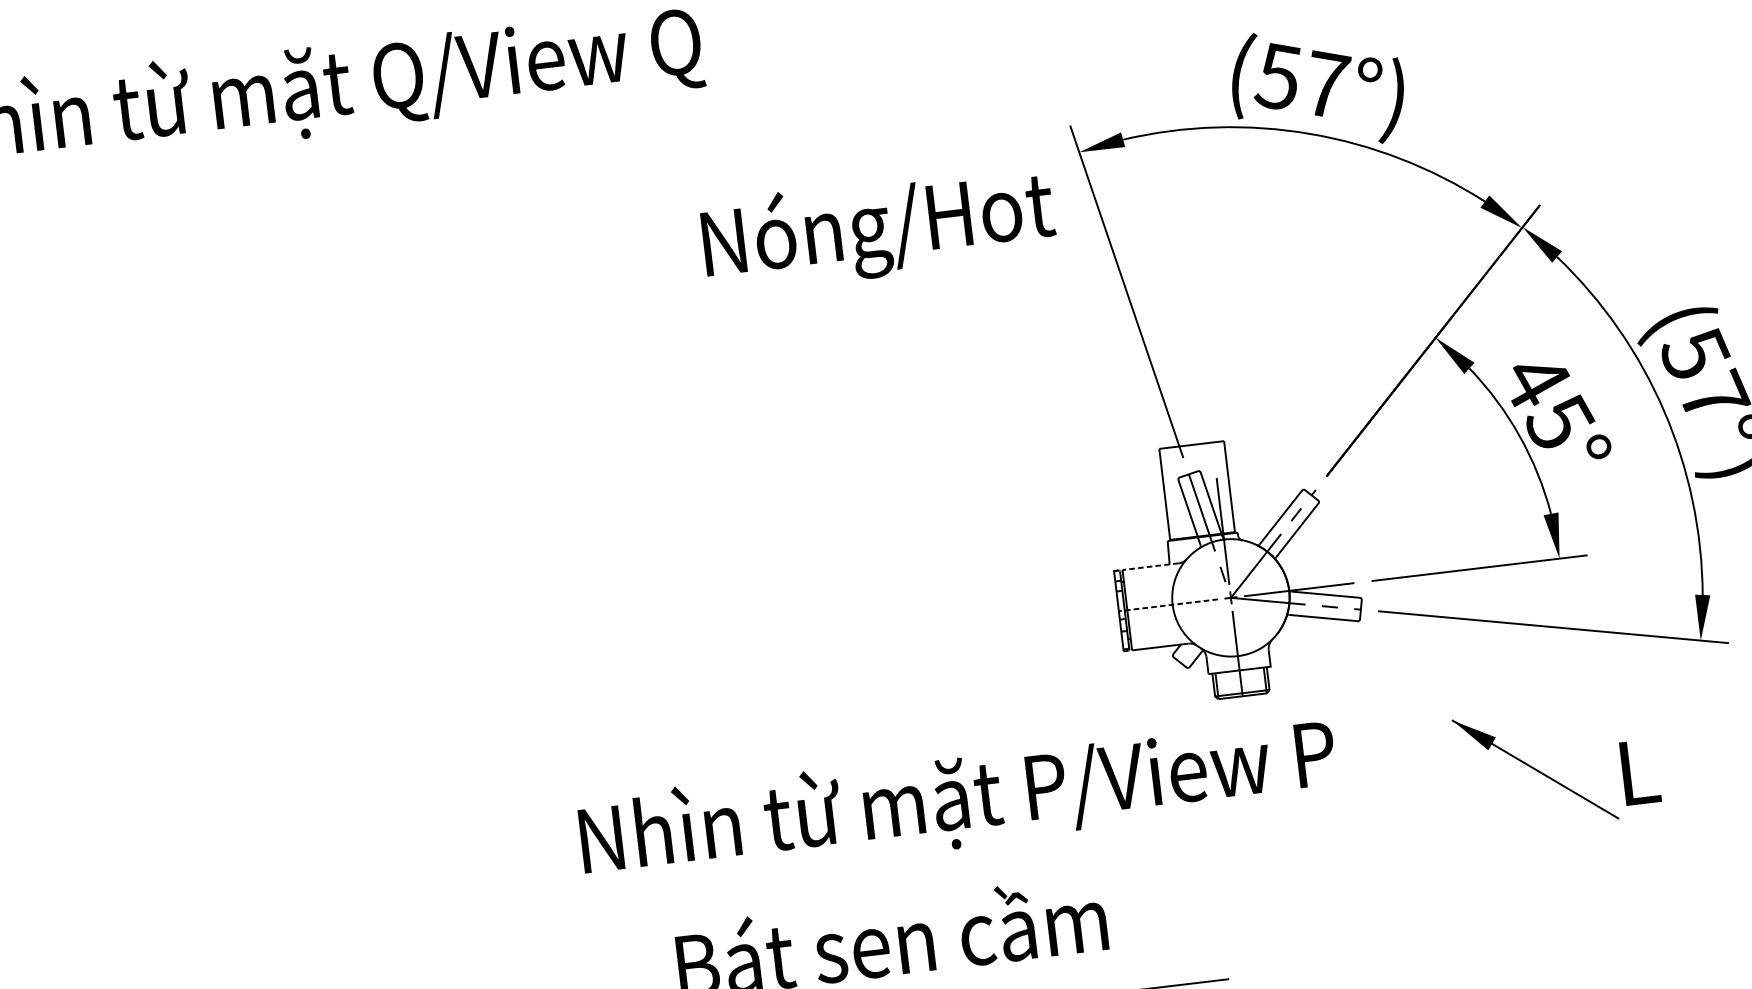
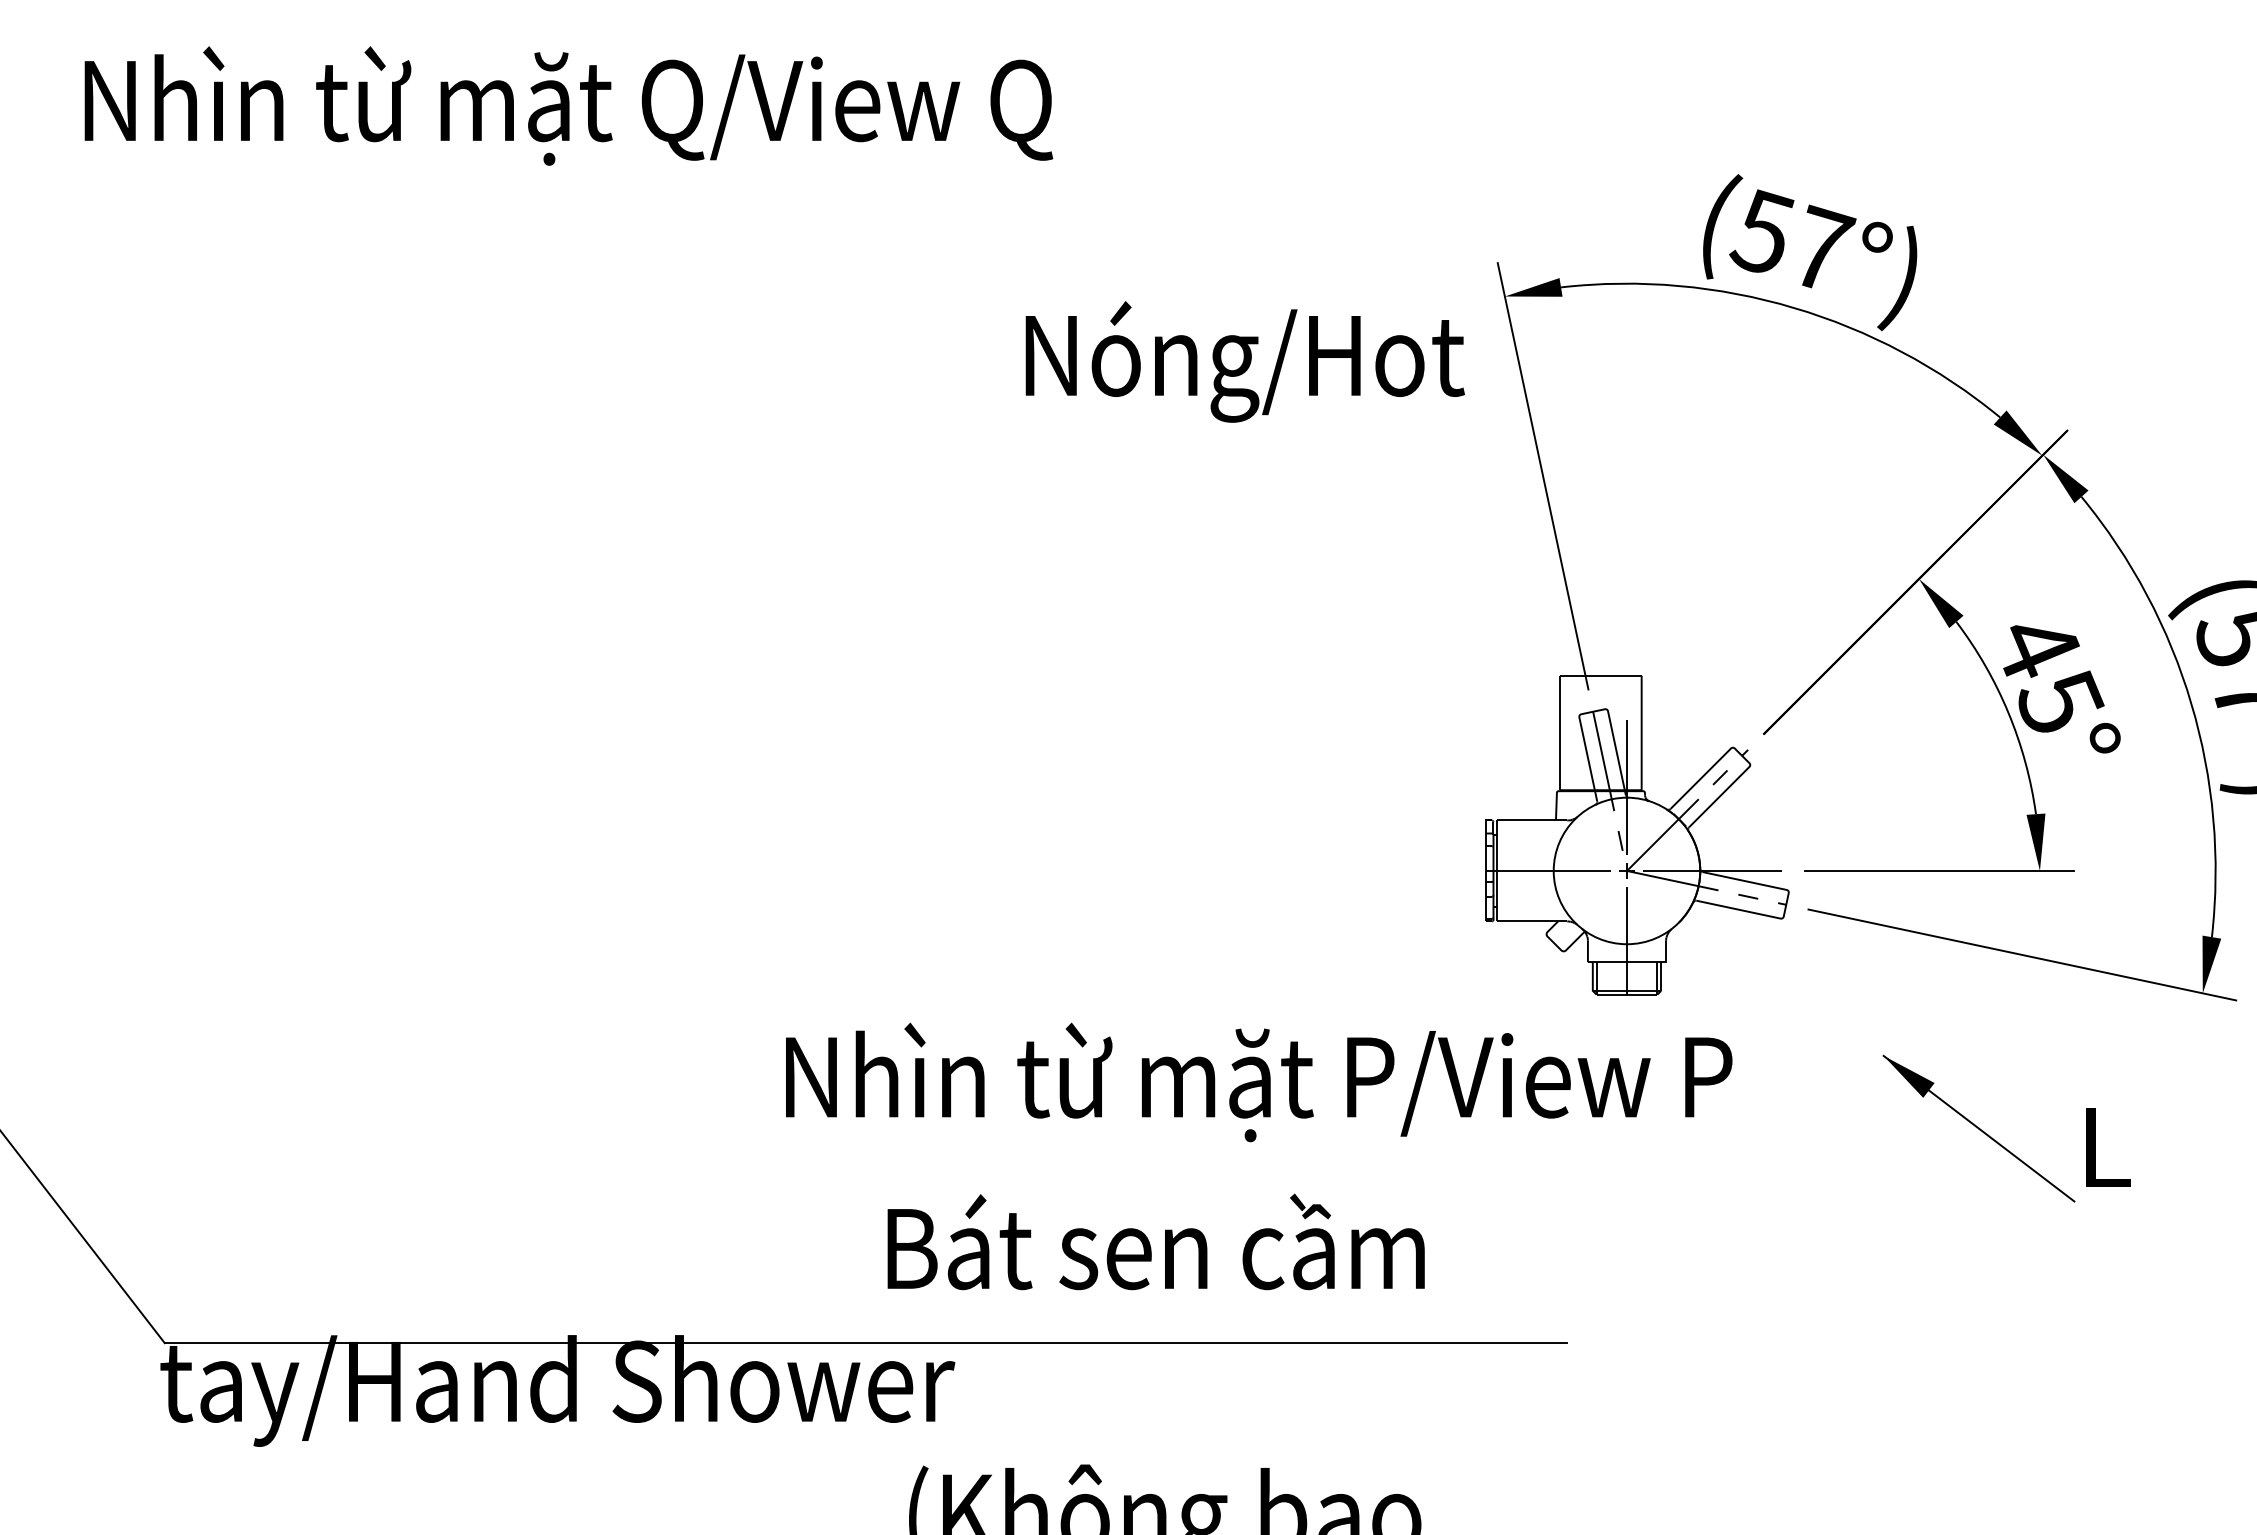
line: (1150, 566) -> (1531, 820), dashed -> solid
line: (1167, 605) -> (1547, 870), dashed -> solid

